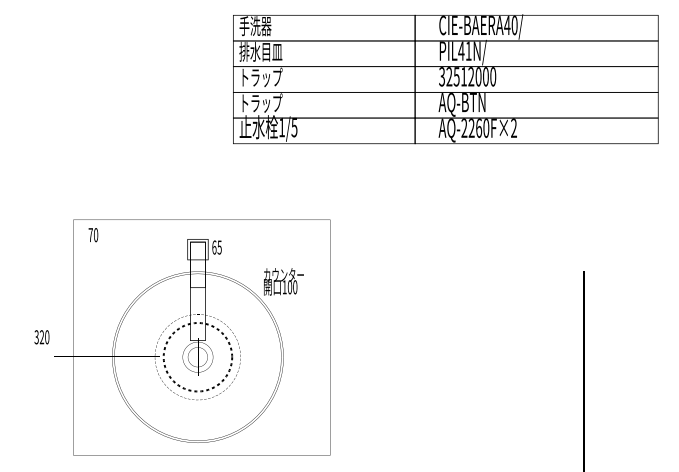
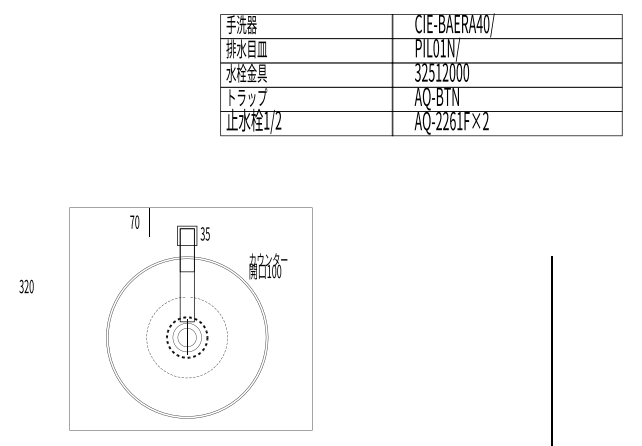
text: (461, 50) -> (436, 47), PIL41N/ -> PIL01N/
text: (260, 77) -> (246, 73), トラップ -> 水栓金具
text: (294, 127) -> (278, 120), 1/5 -> 1/2
text: (486, 127) -> (459, 120), AQ-2260F×2 -> AQ-2261F×2
text: (93, 235) -> (134, 222), moved
text: (214, 247) -> (202, 233), 65 -> 35
text: (41, 337) -> (26, 286), moved
circle: (197, 356) -> (186, 336), size x0.62

